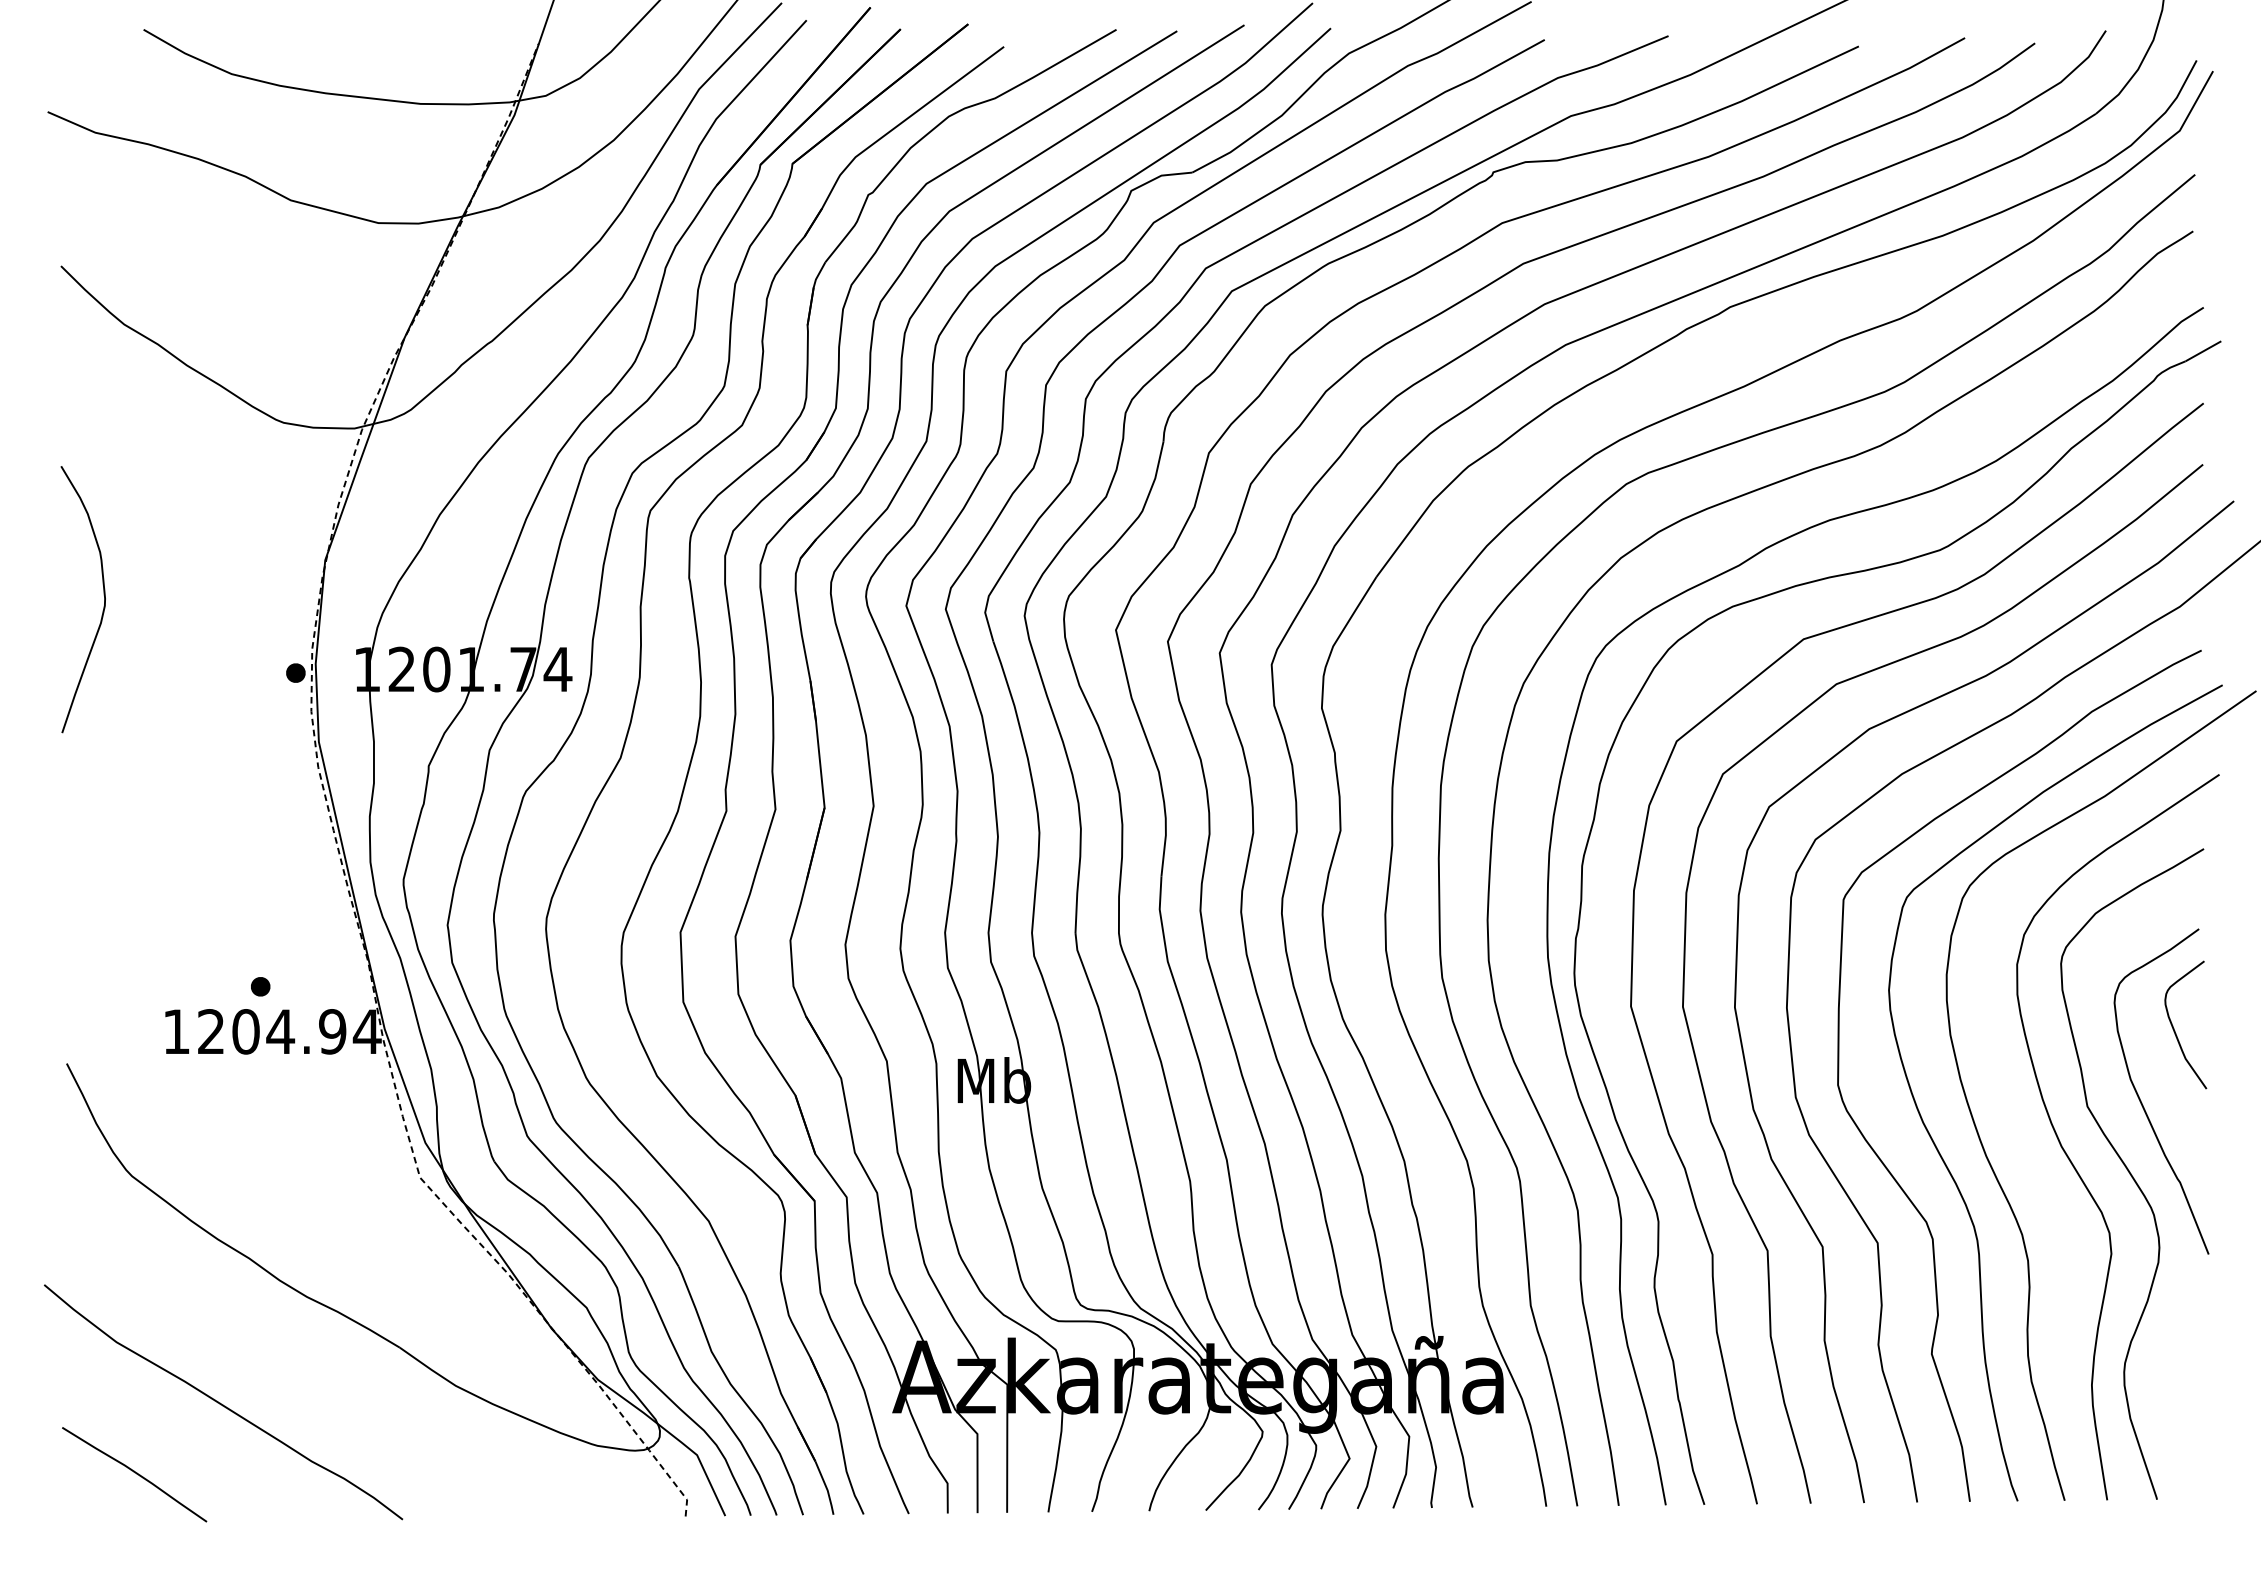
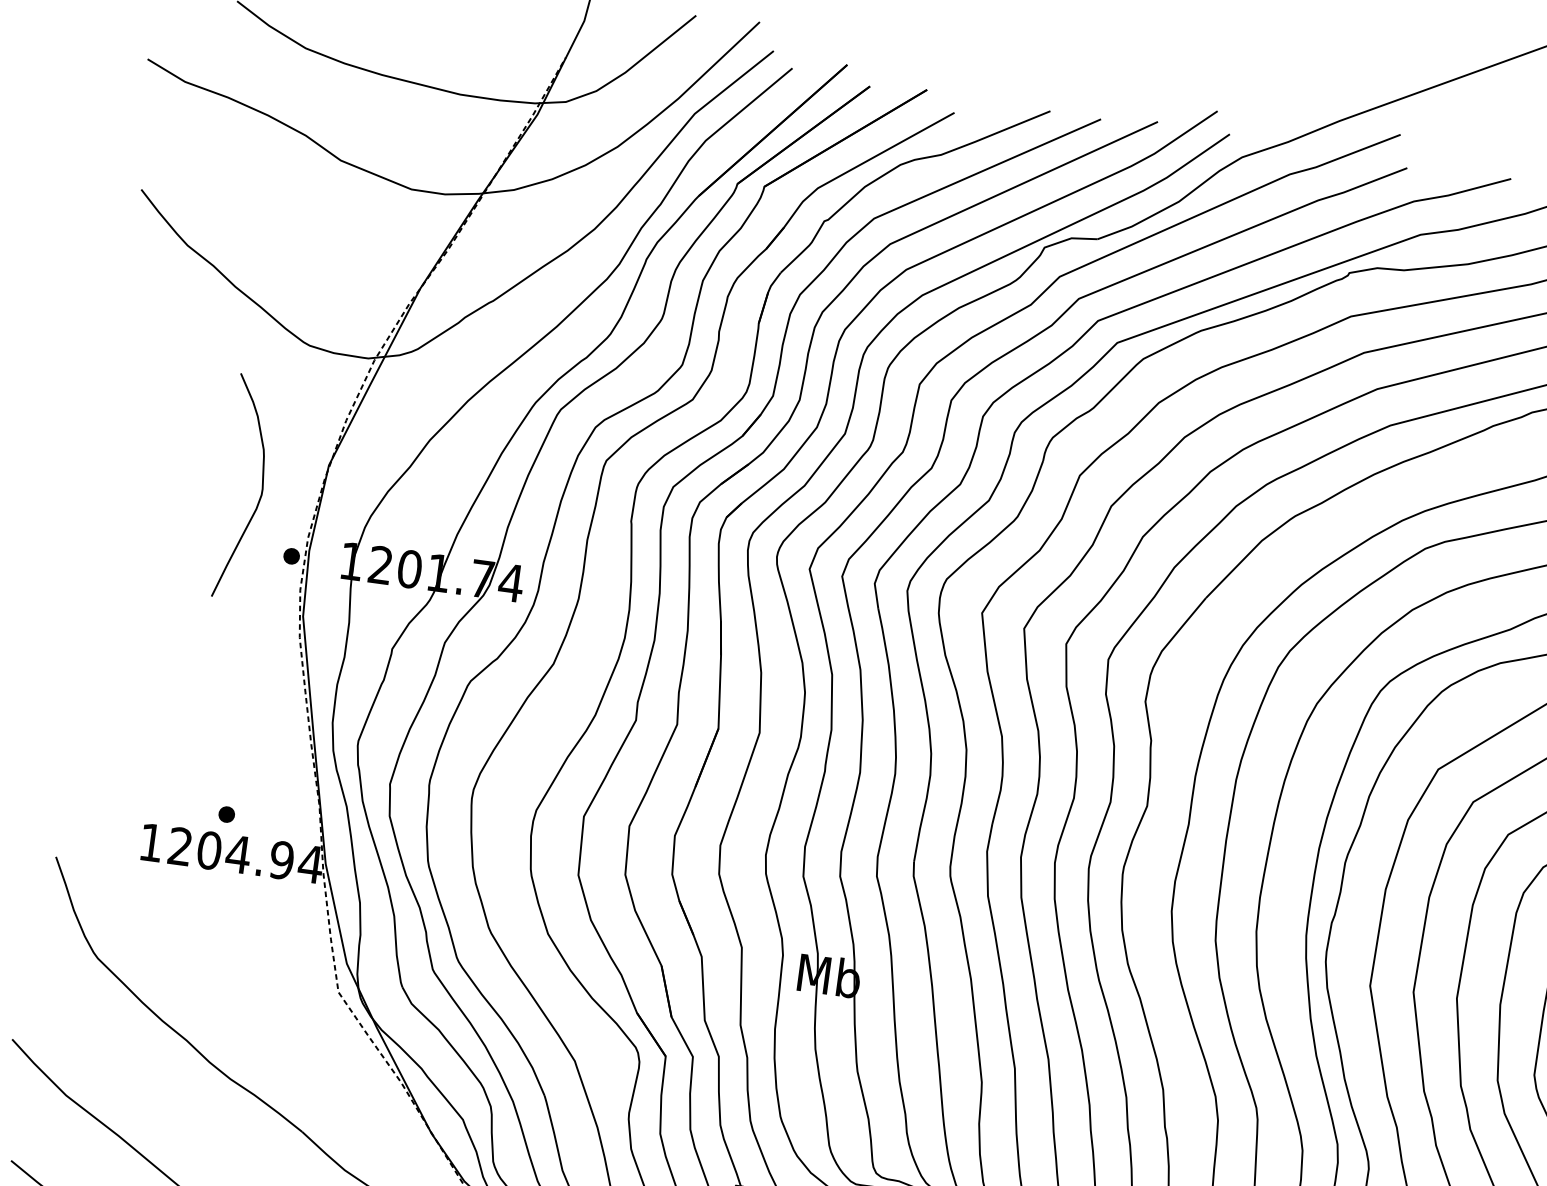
curve: (103, 595) -> (261, 486), moved

